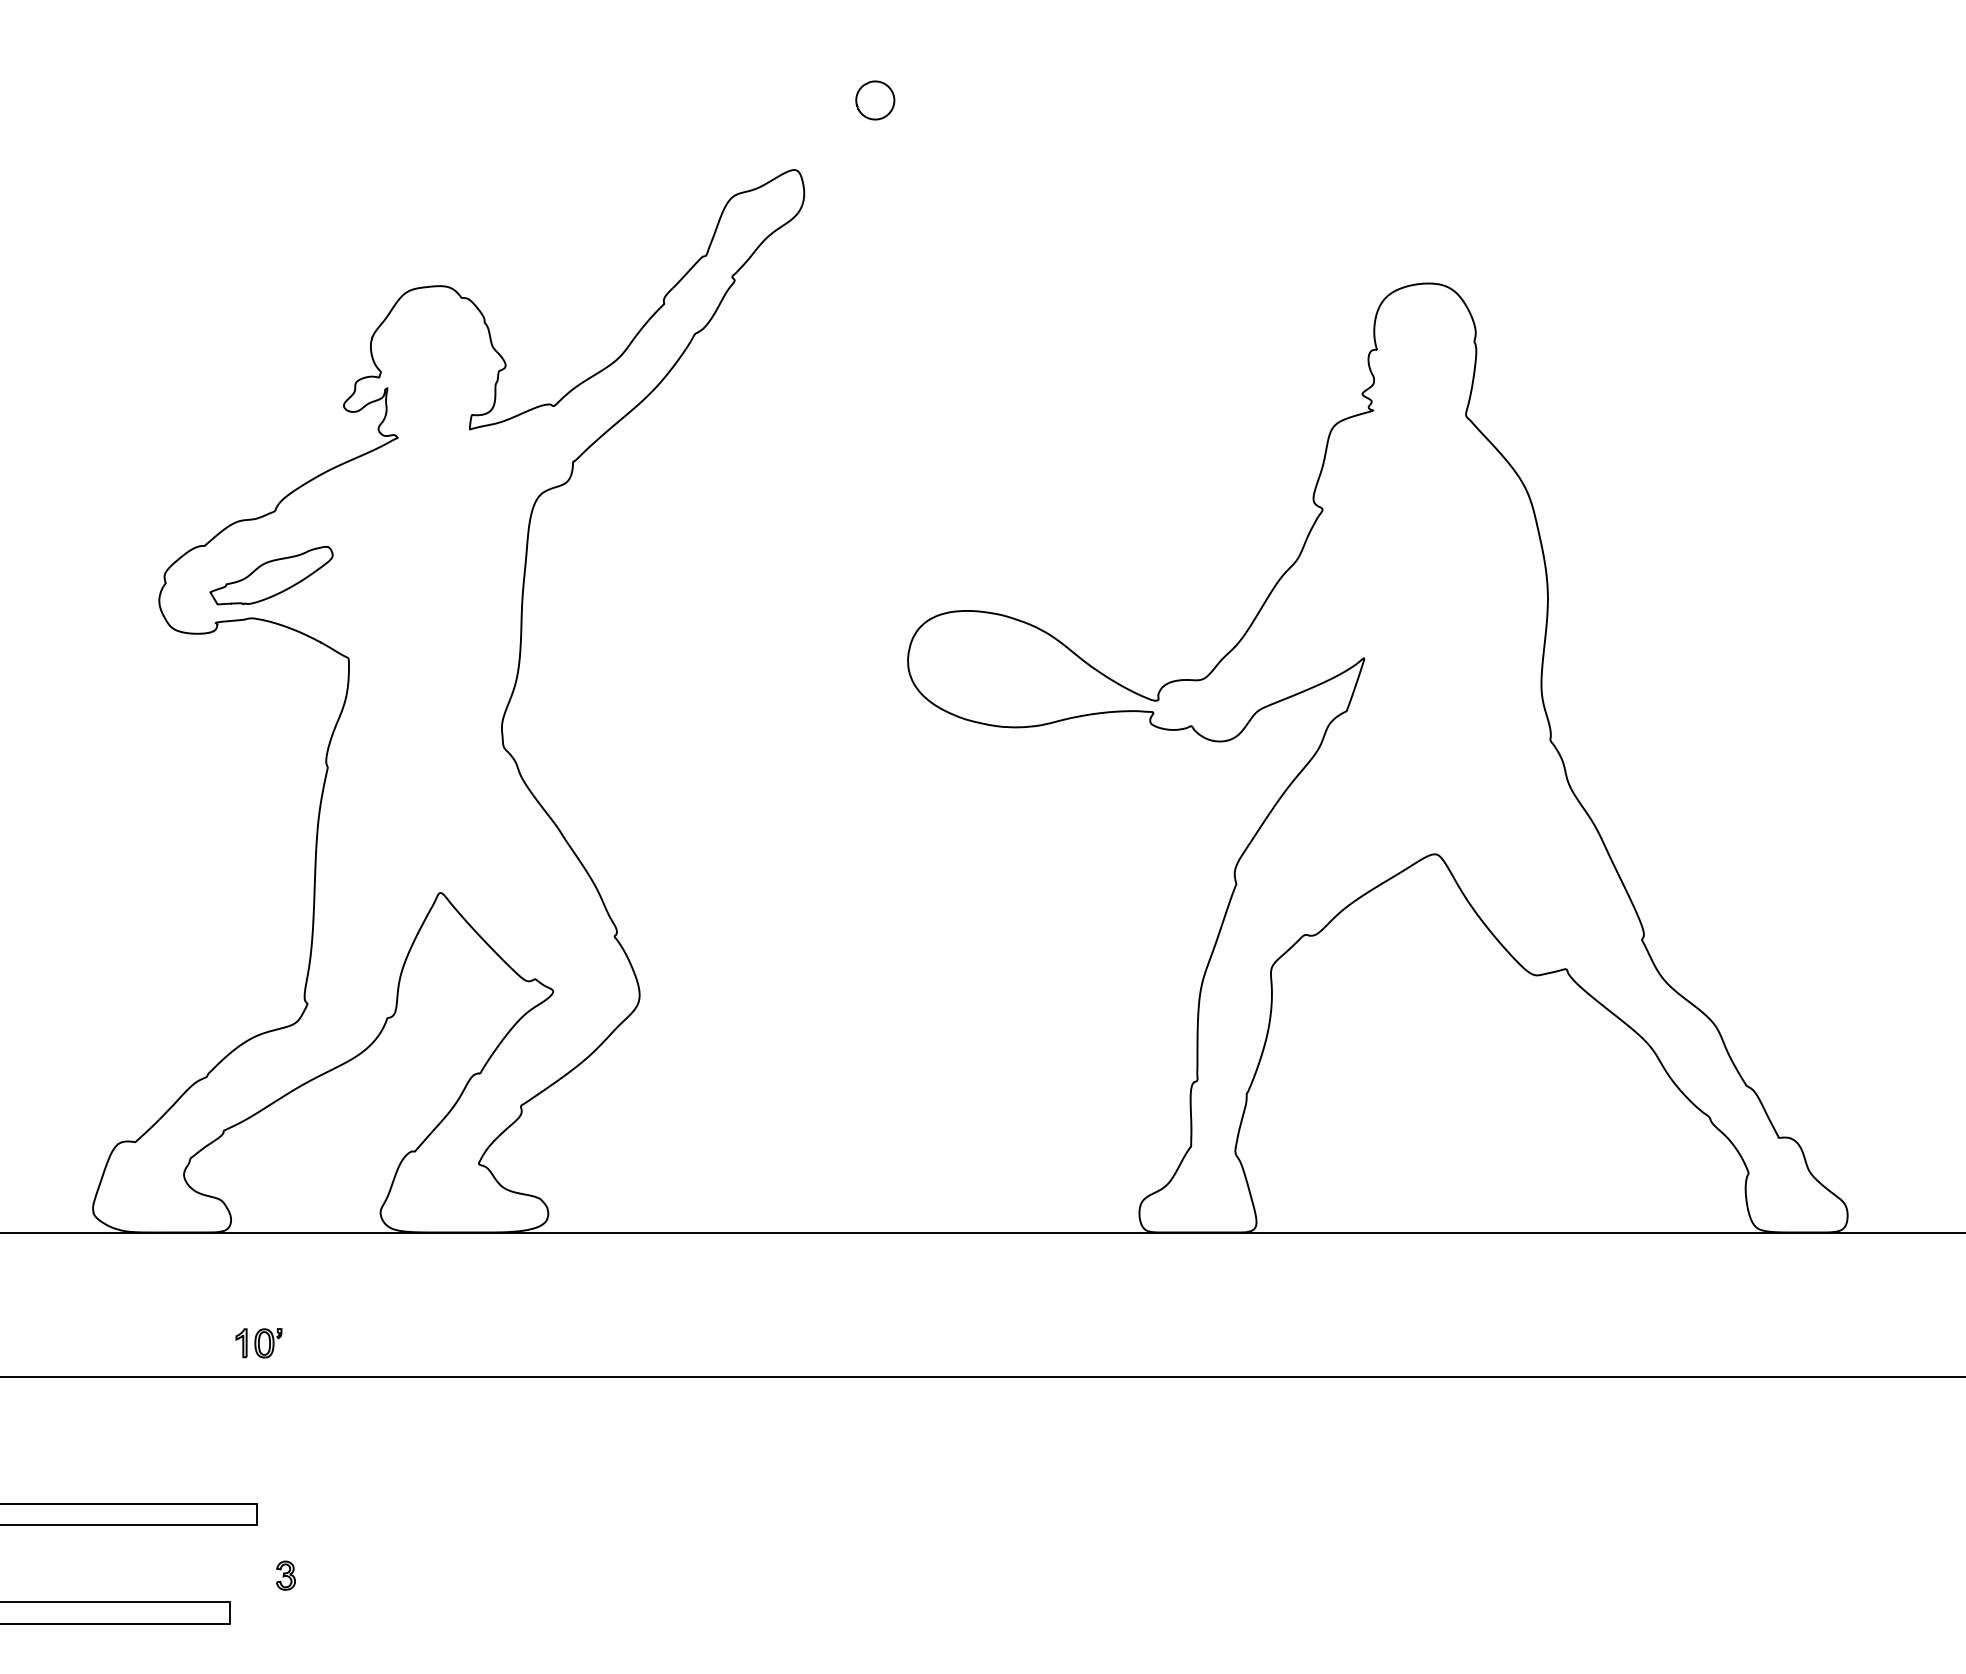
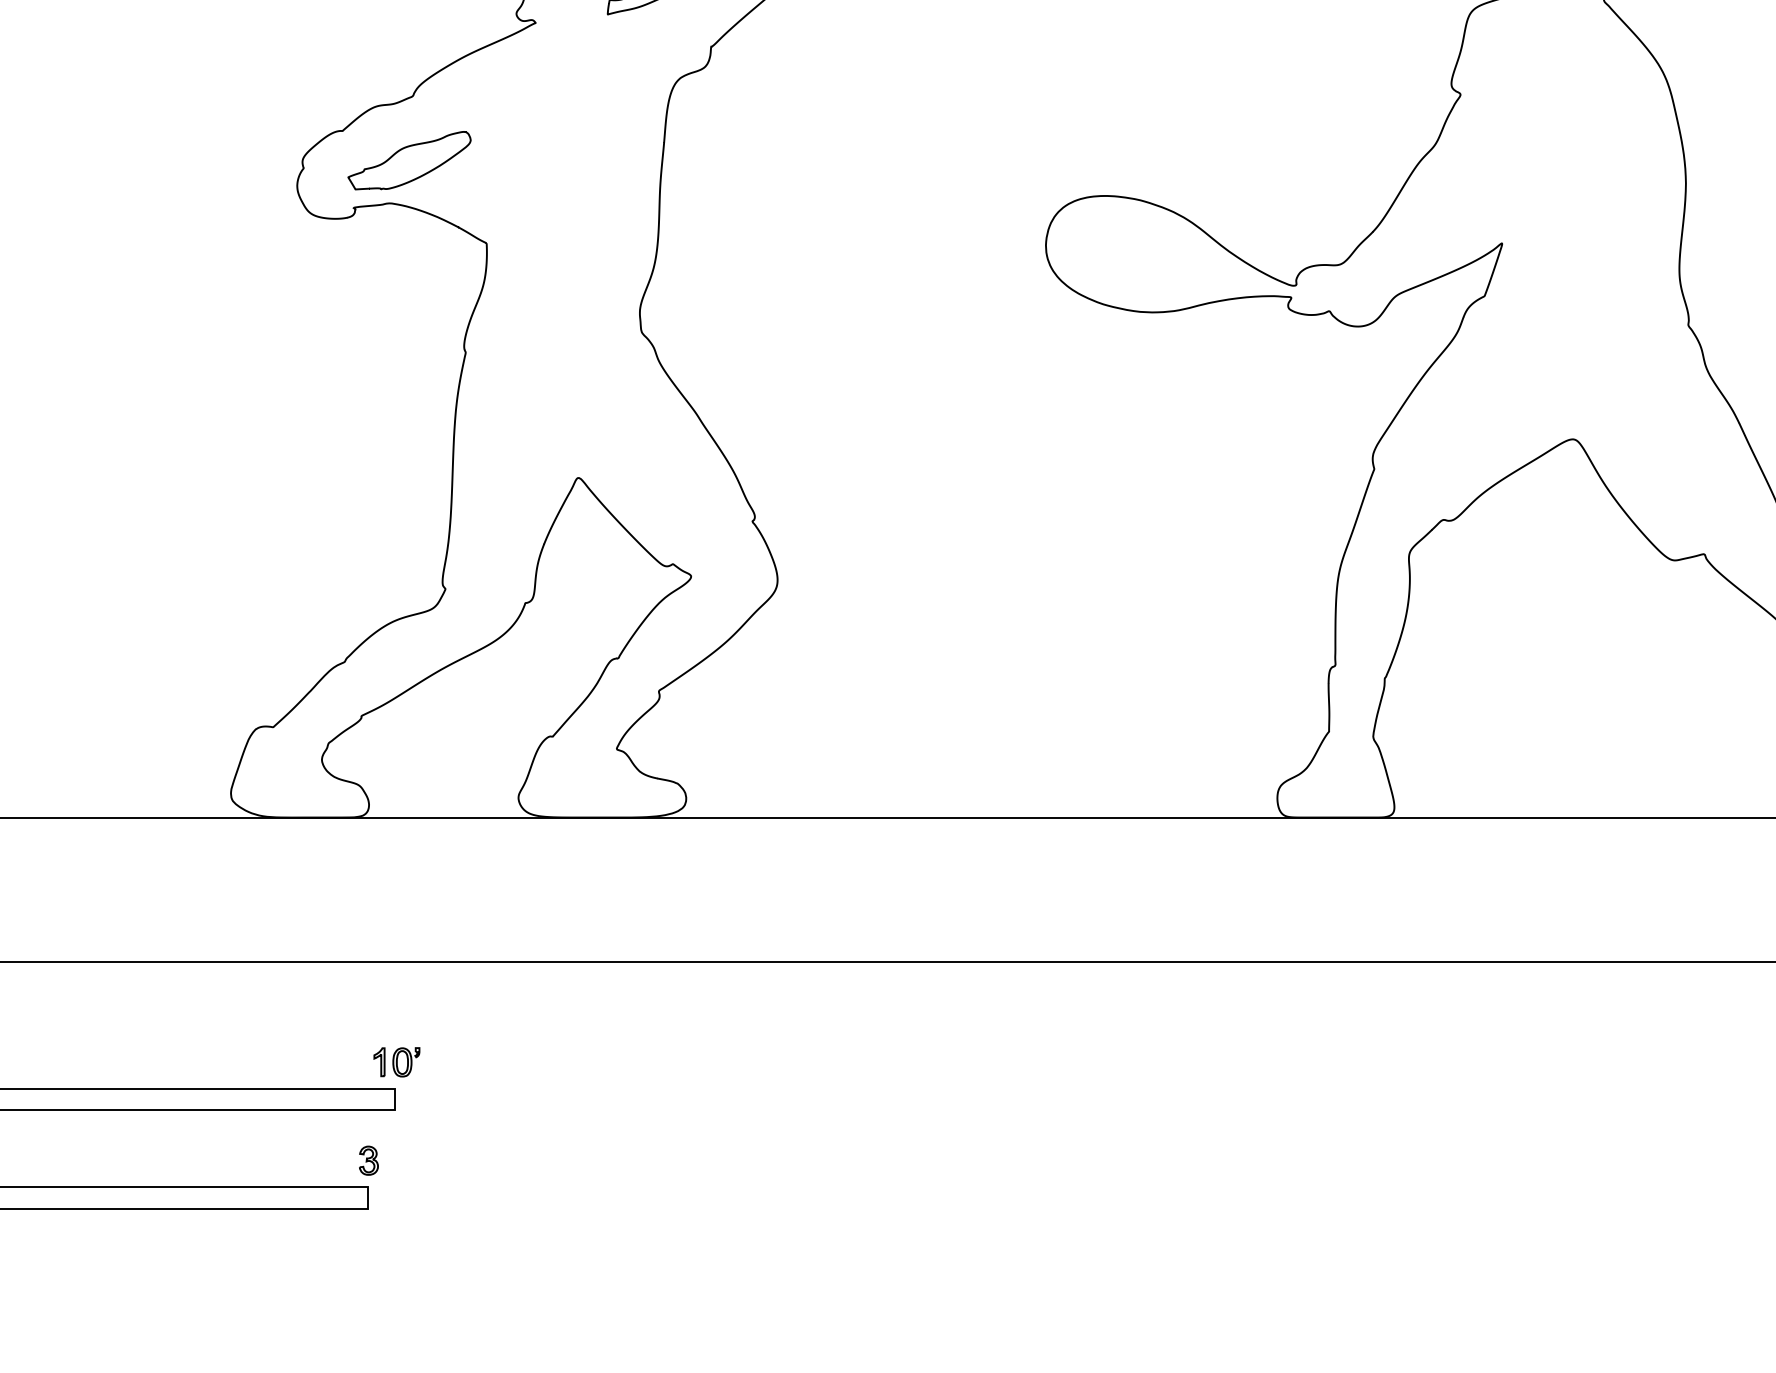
part: (258, 1343) -> (396, 1062), moved
part: (285, 1575) -> (368, 1160), moved

